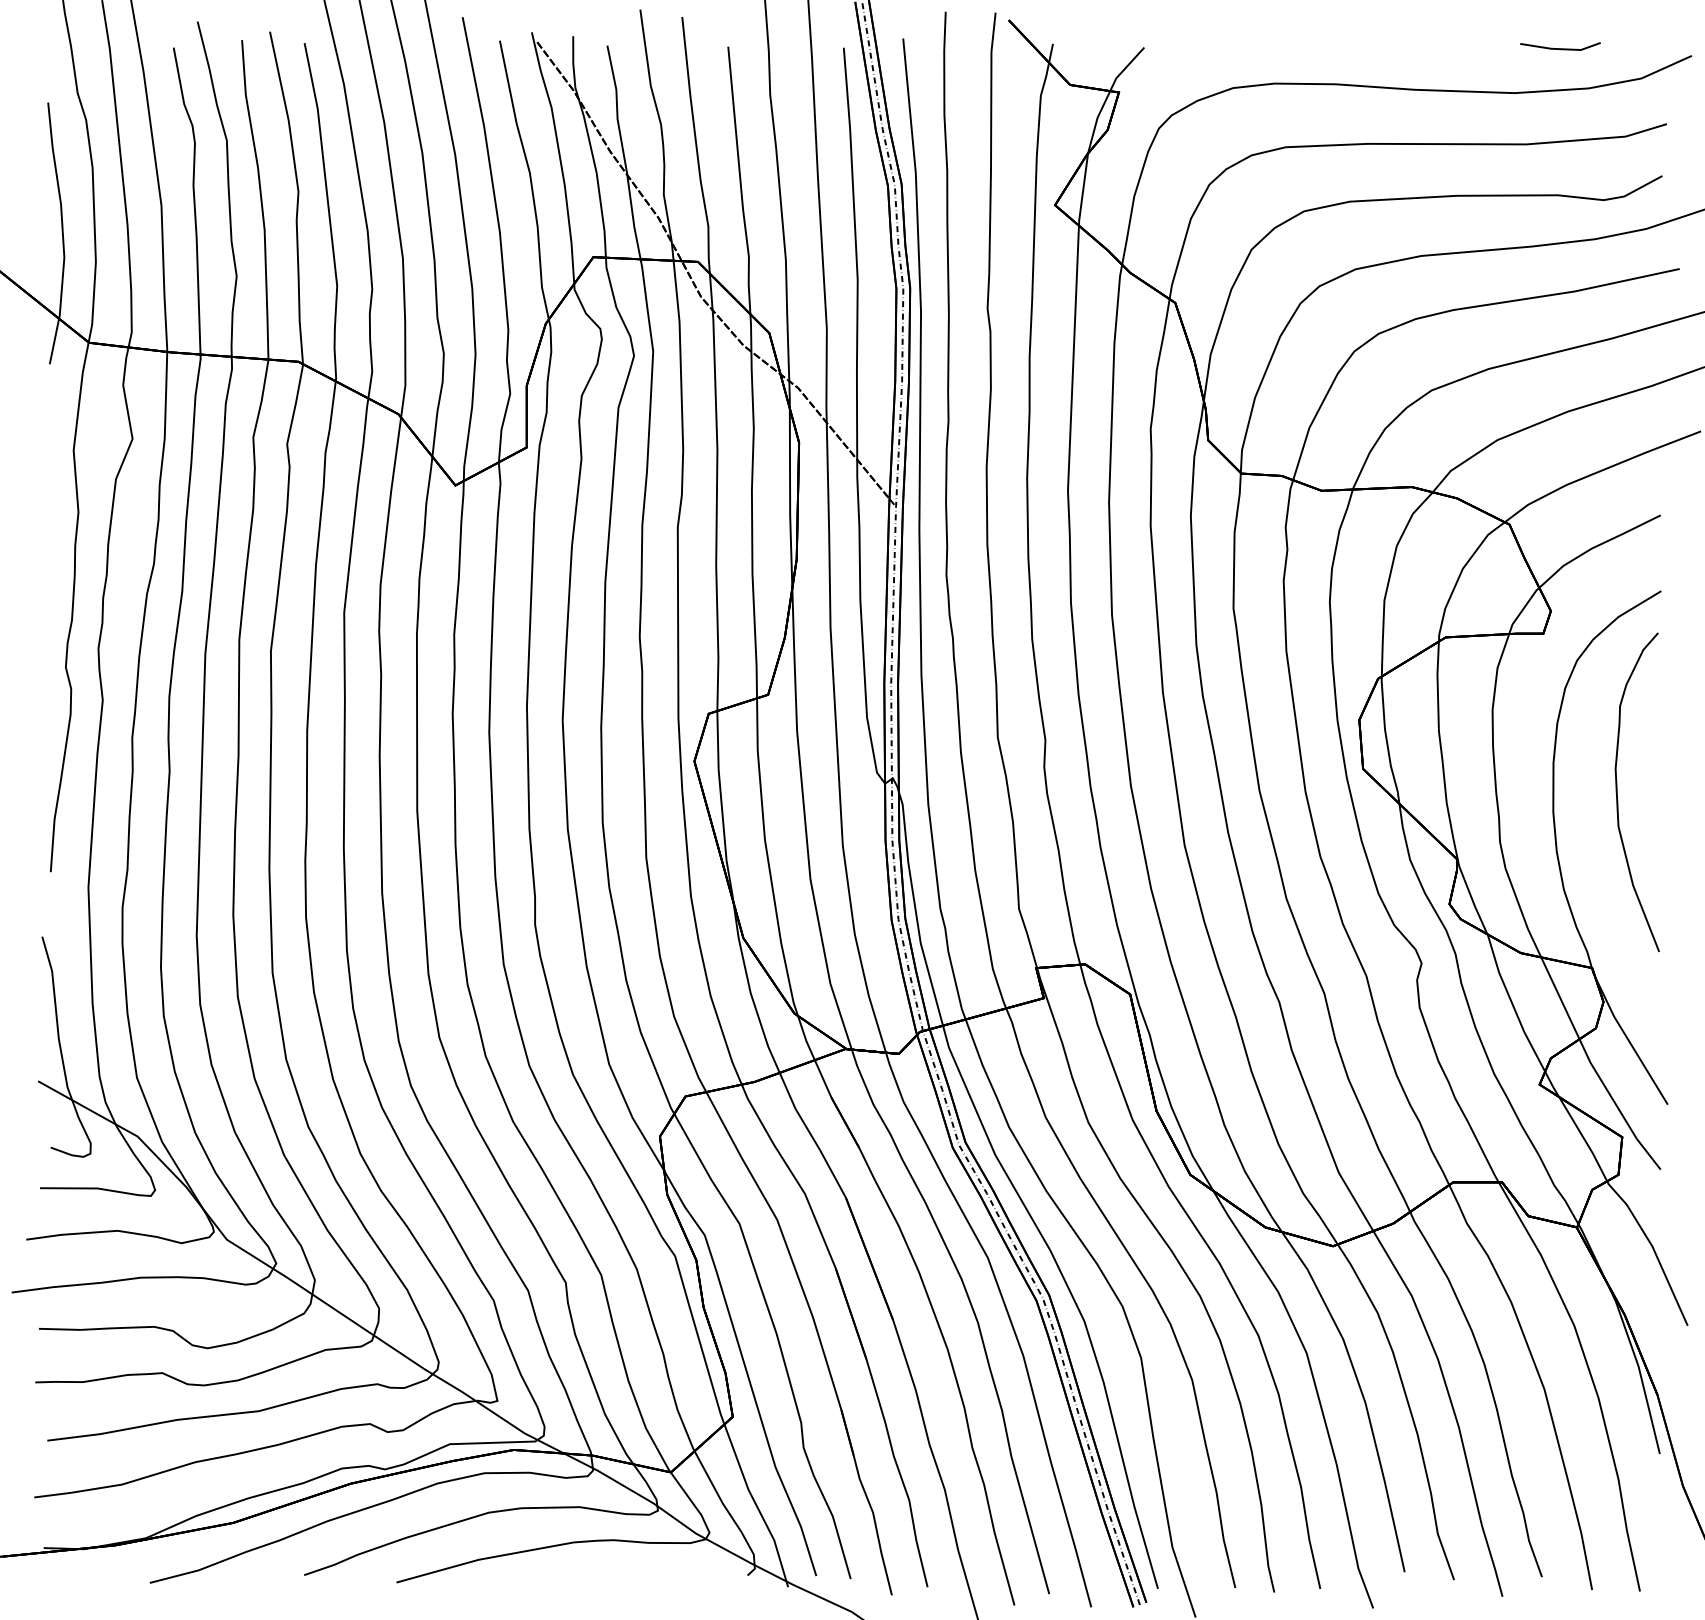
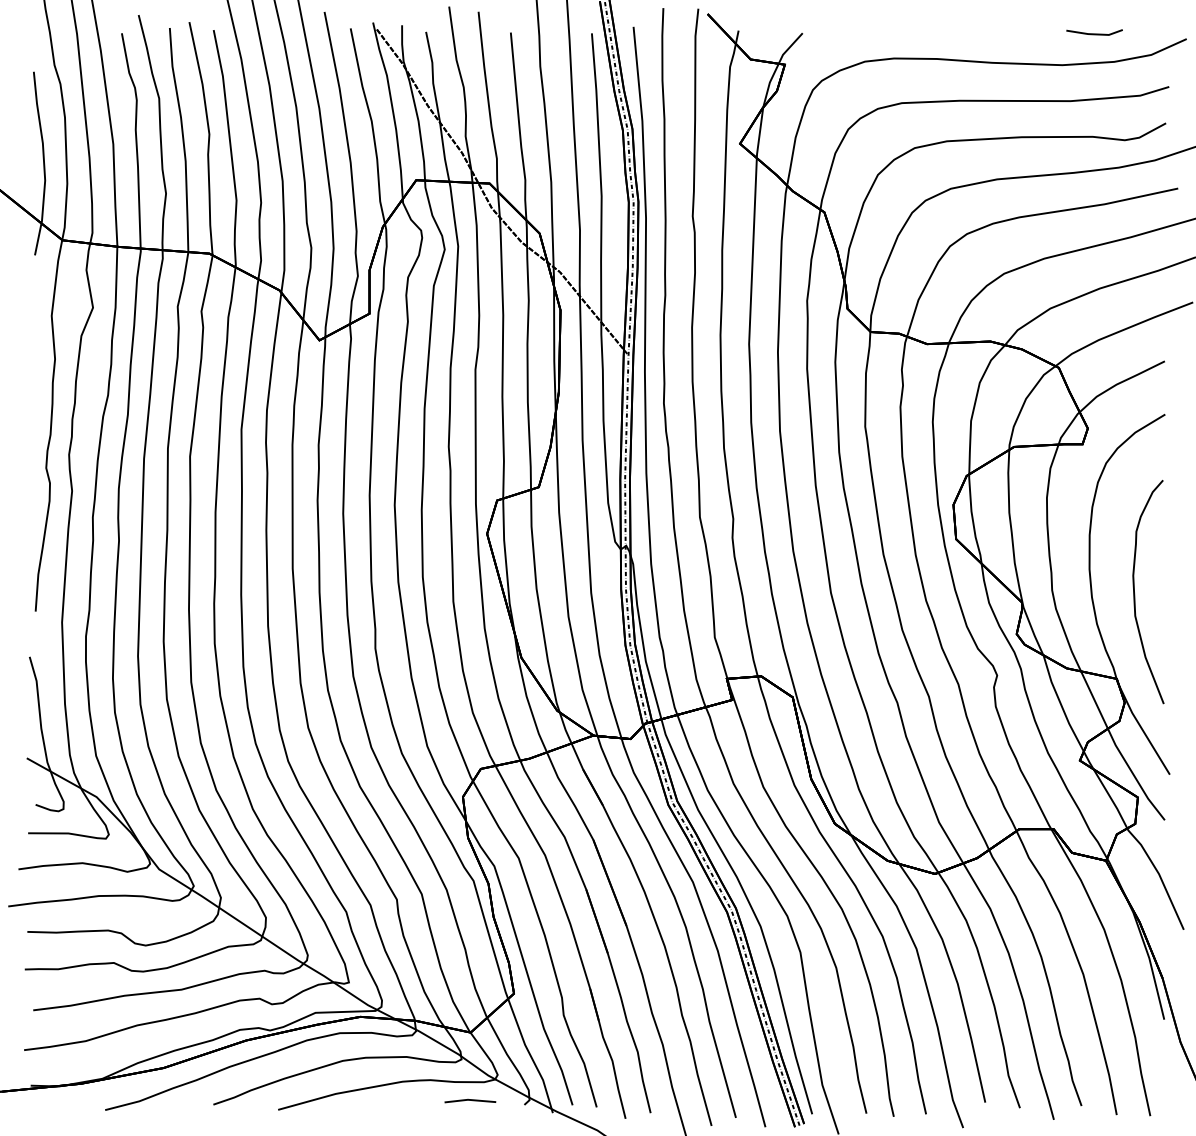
curve: (1617, 792) -> (1134, 592), moved
line: (670, 1569) -> (470, 1100), added

